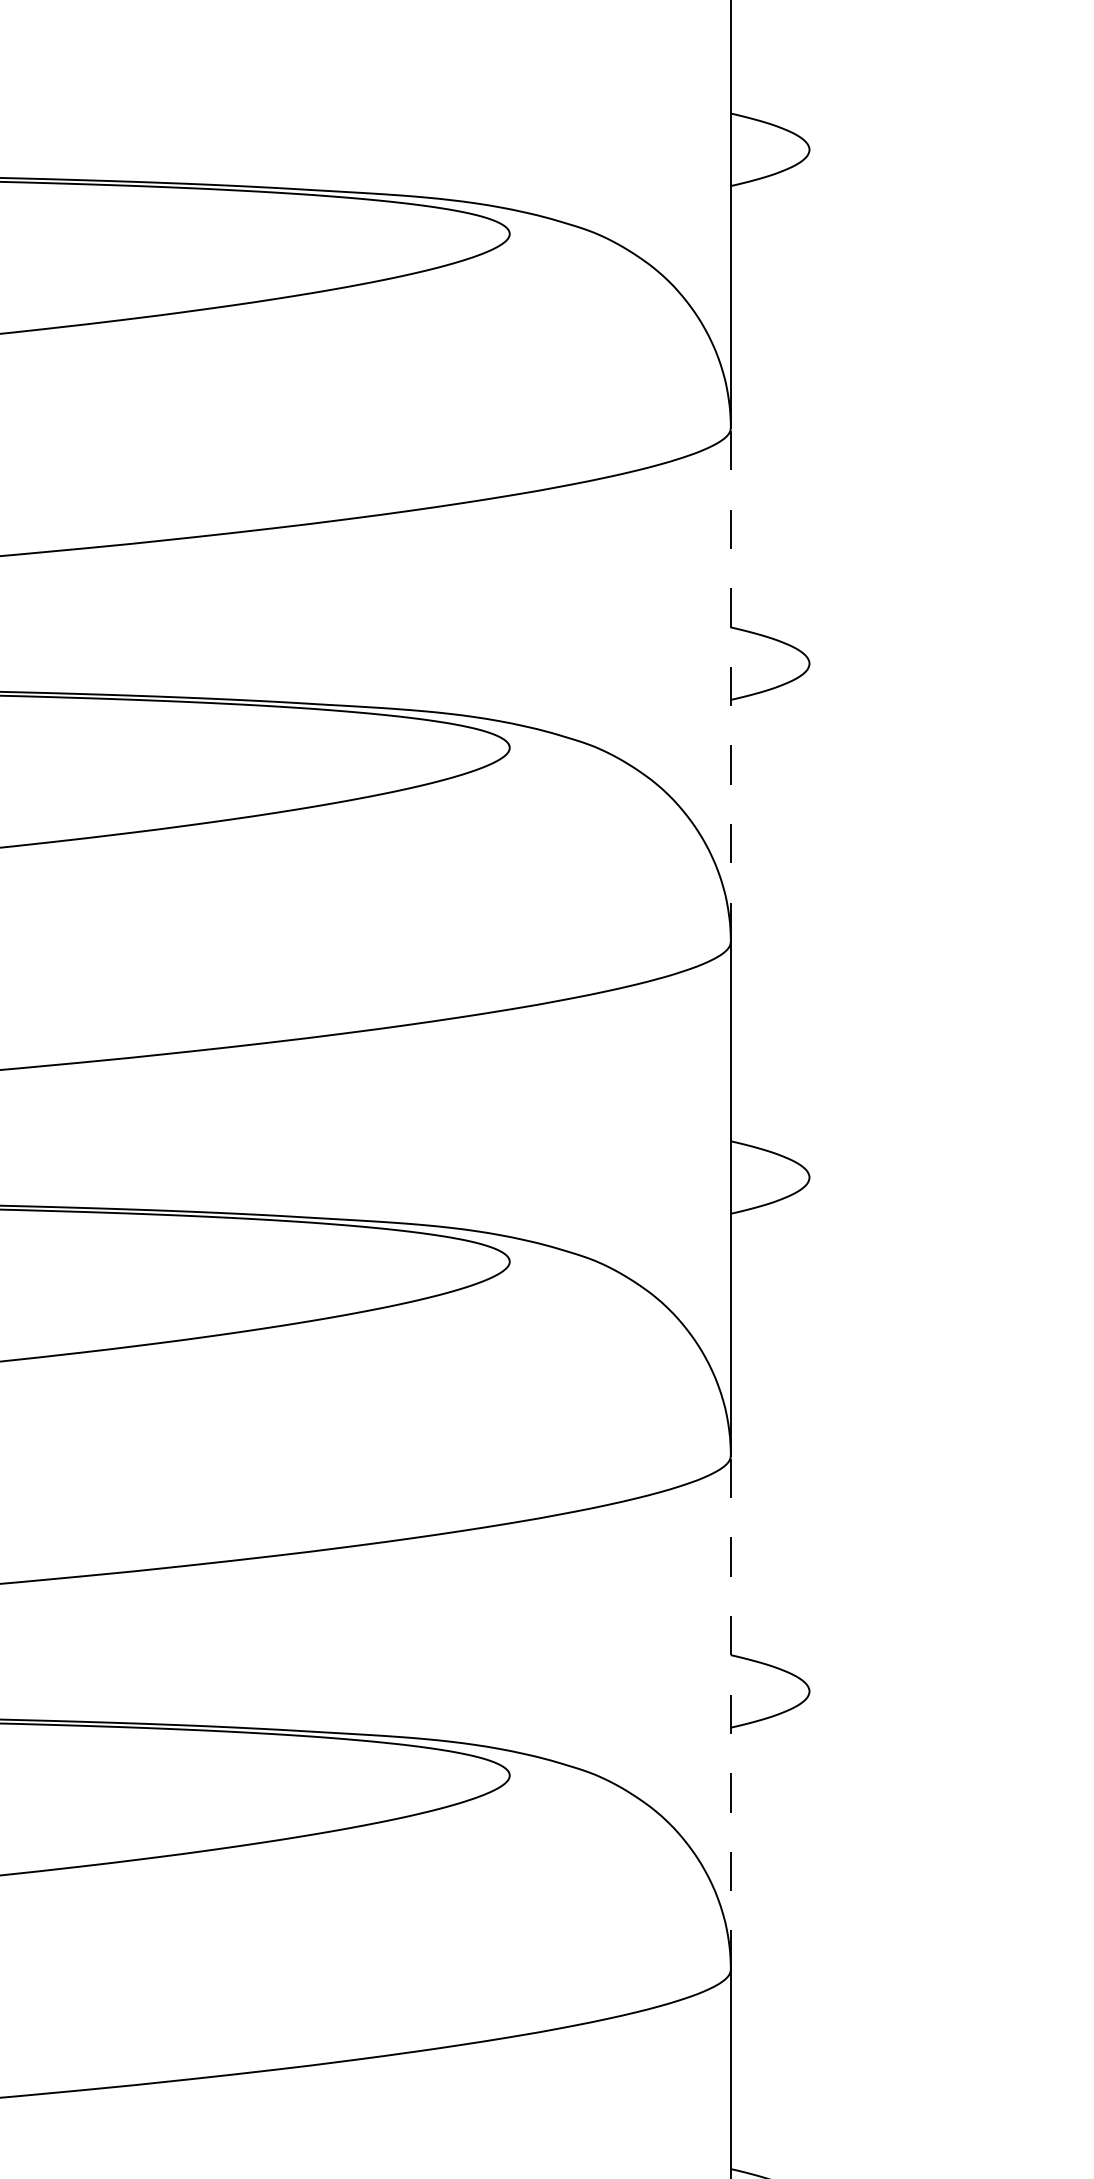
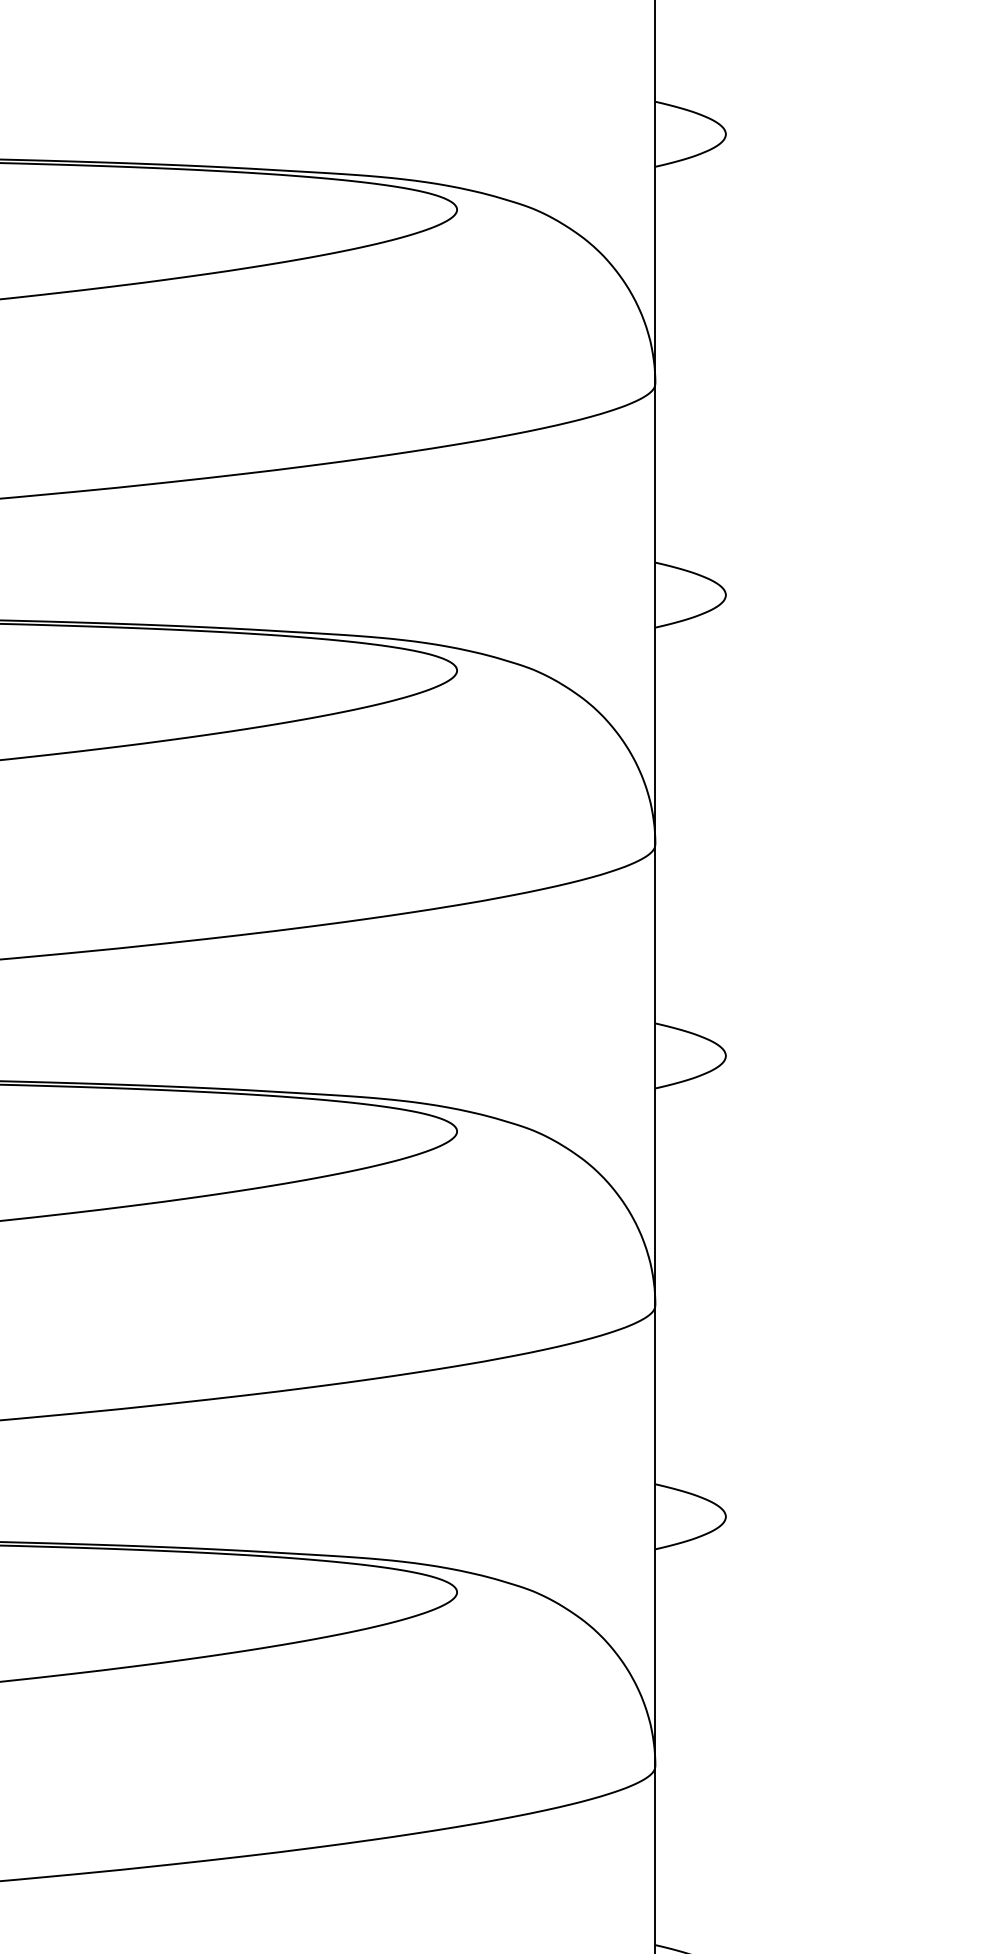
line: (730, 684) -> (655, 613), dashed -> solid
line: (730, 1712) -> (655, 1535), dashed -> solid

